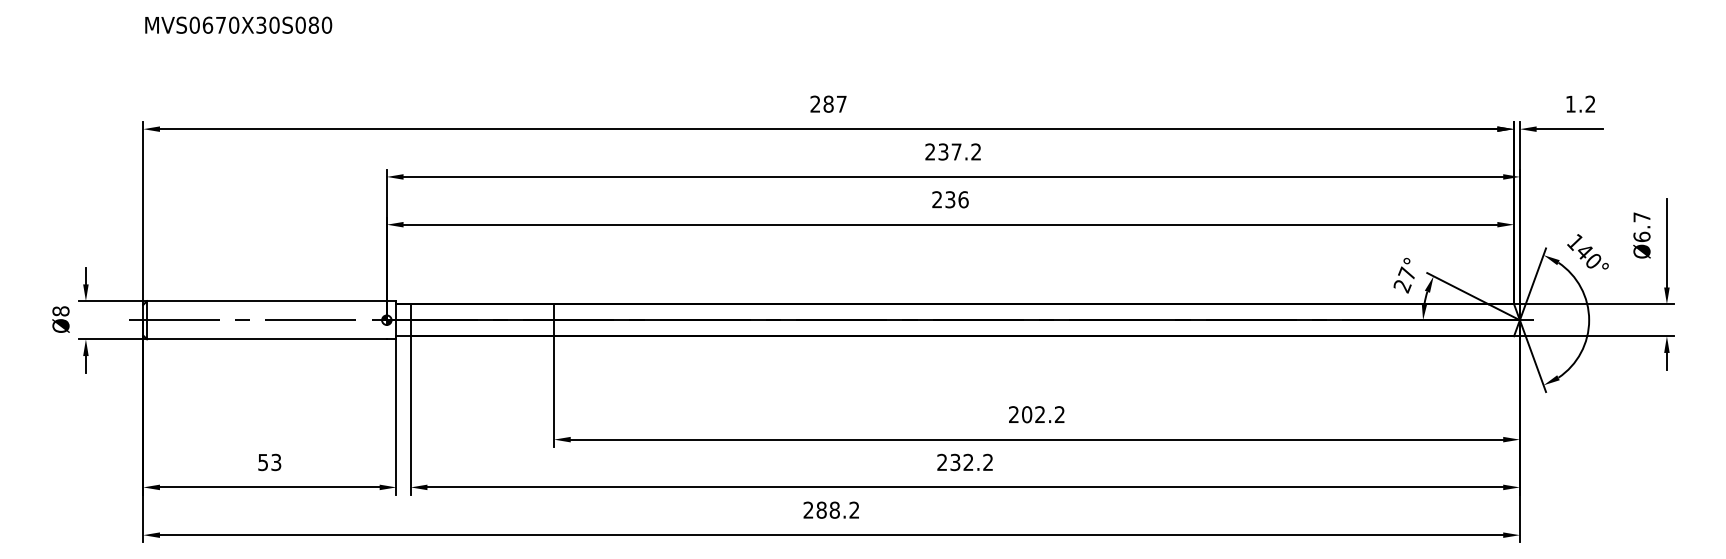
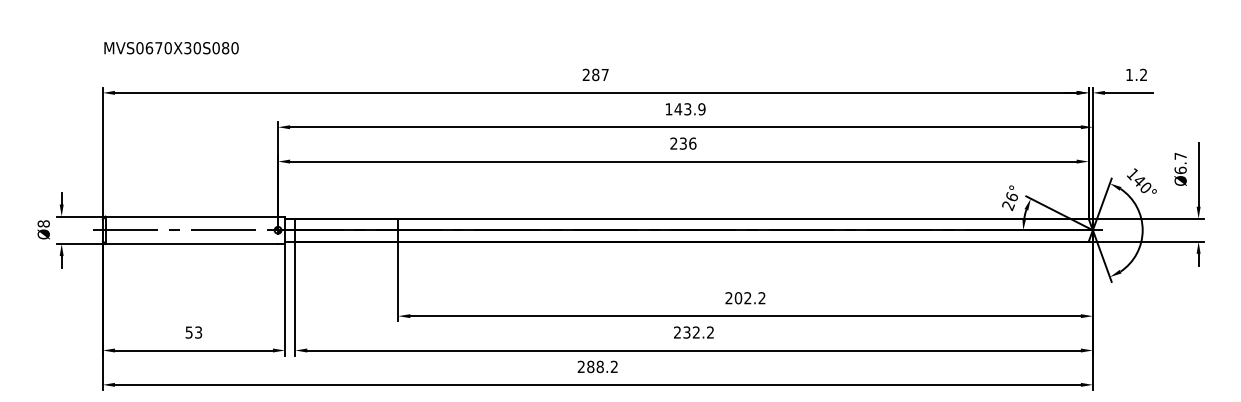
text: (238, 25) -> (171, 48), moved
text: (953, 152) -> (685, 109), 237.2 -> 143.9
text: (1406, 273) -> (1011, 196), 27° -> 26°

